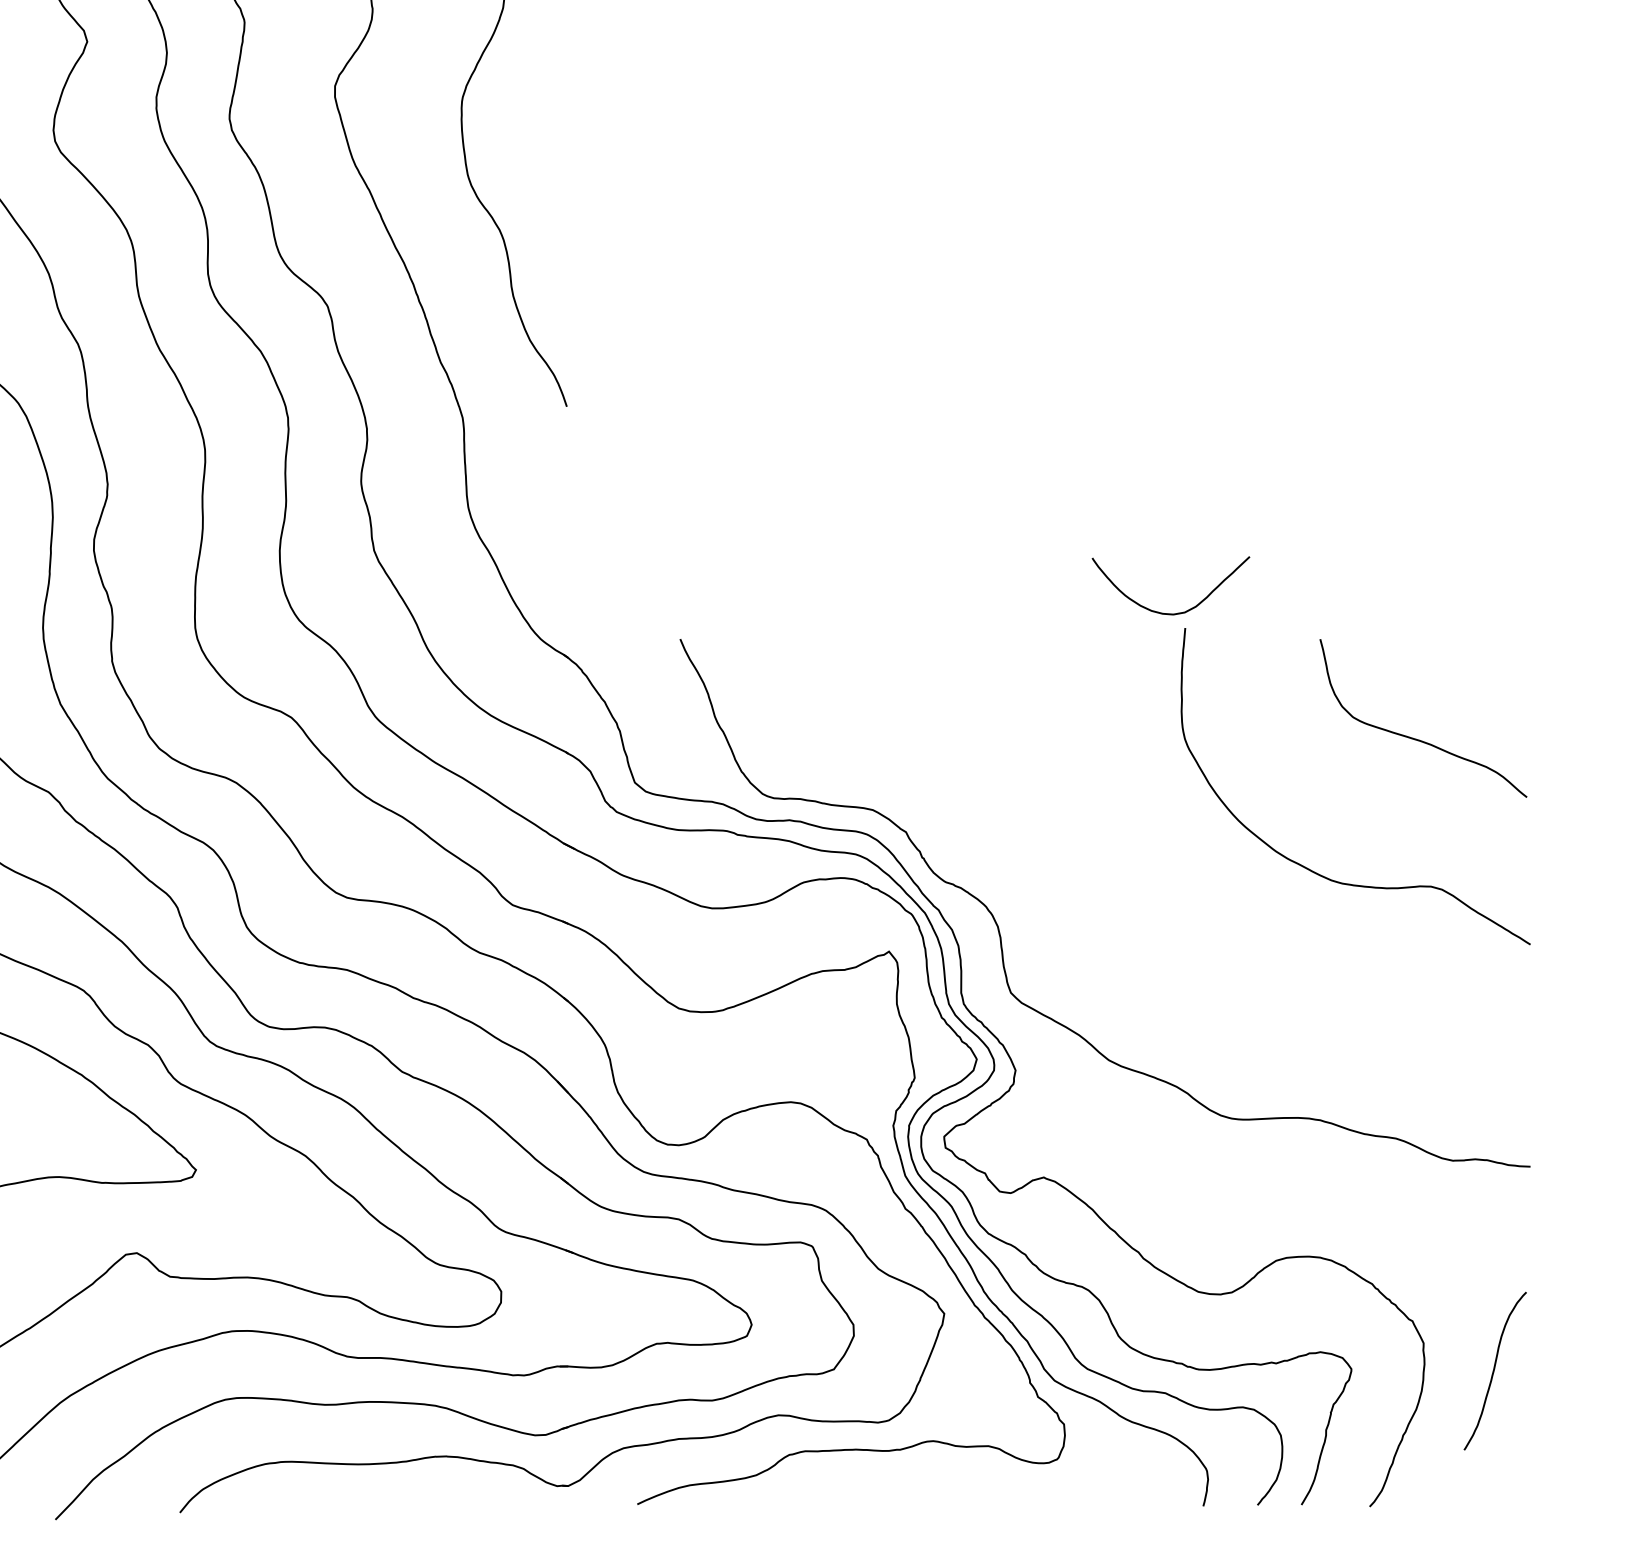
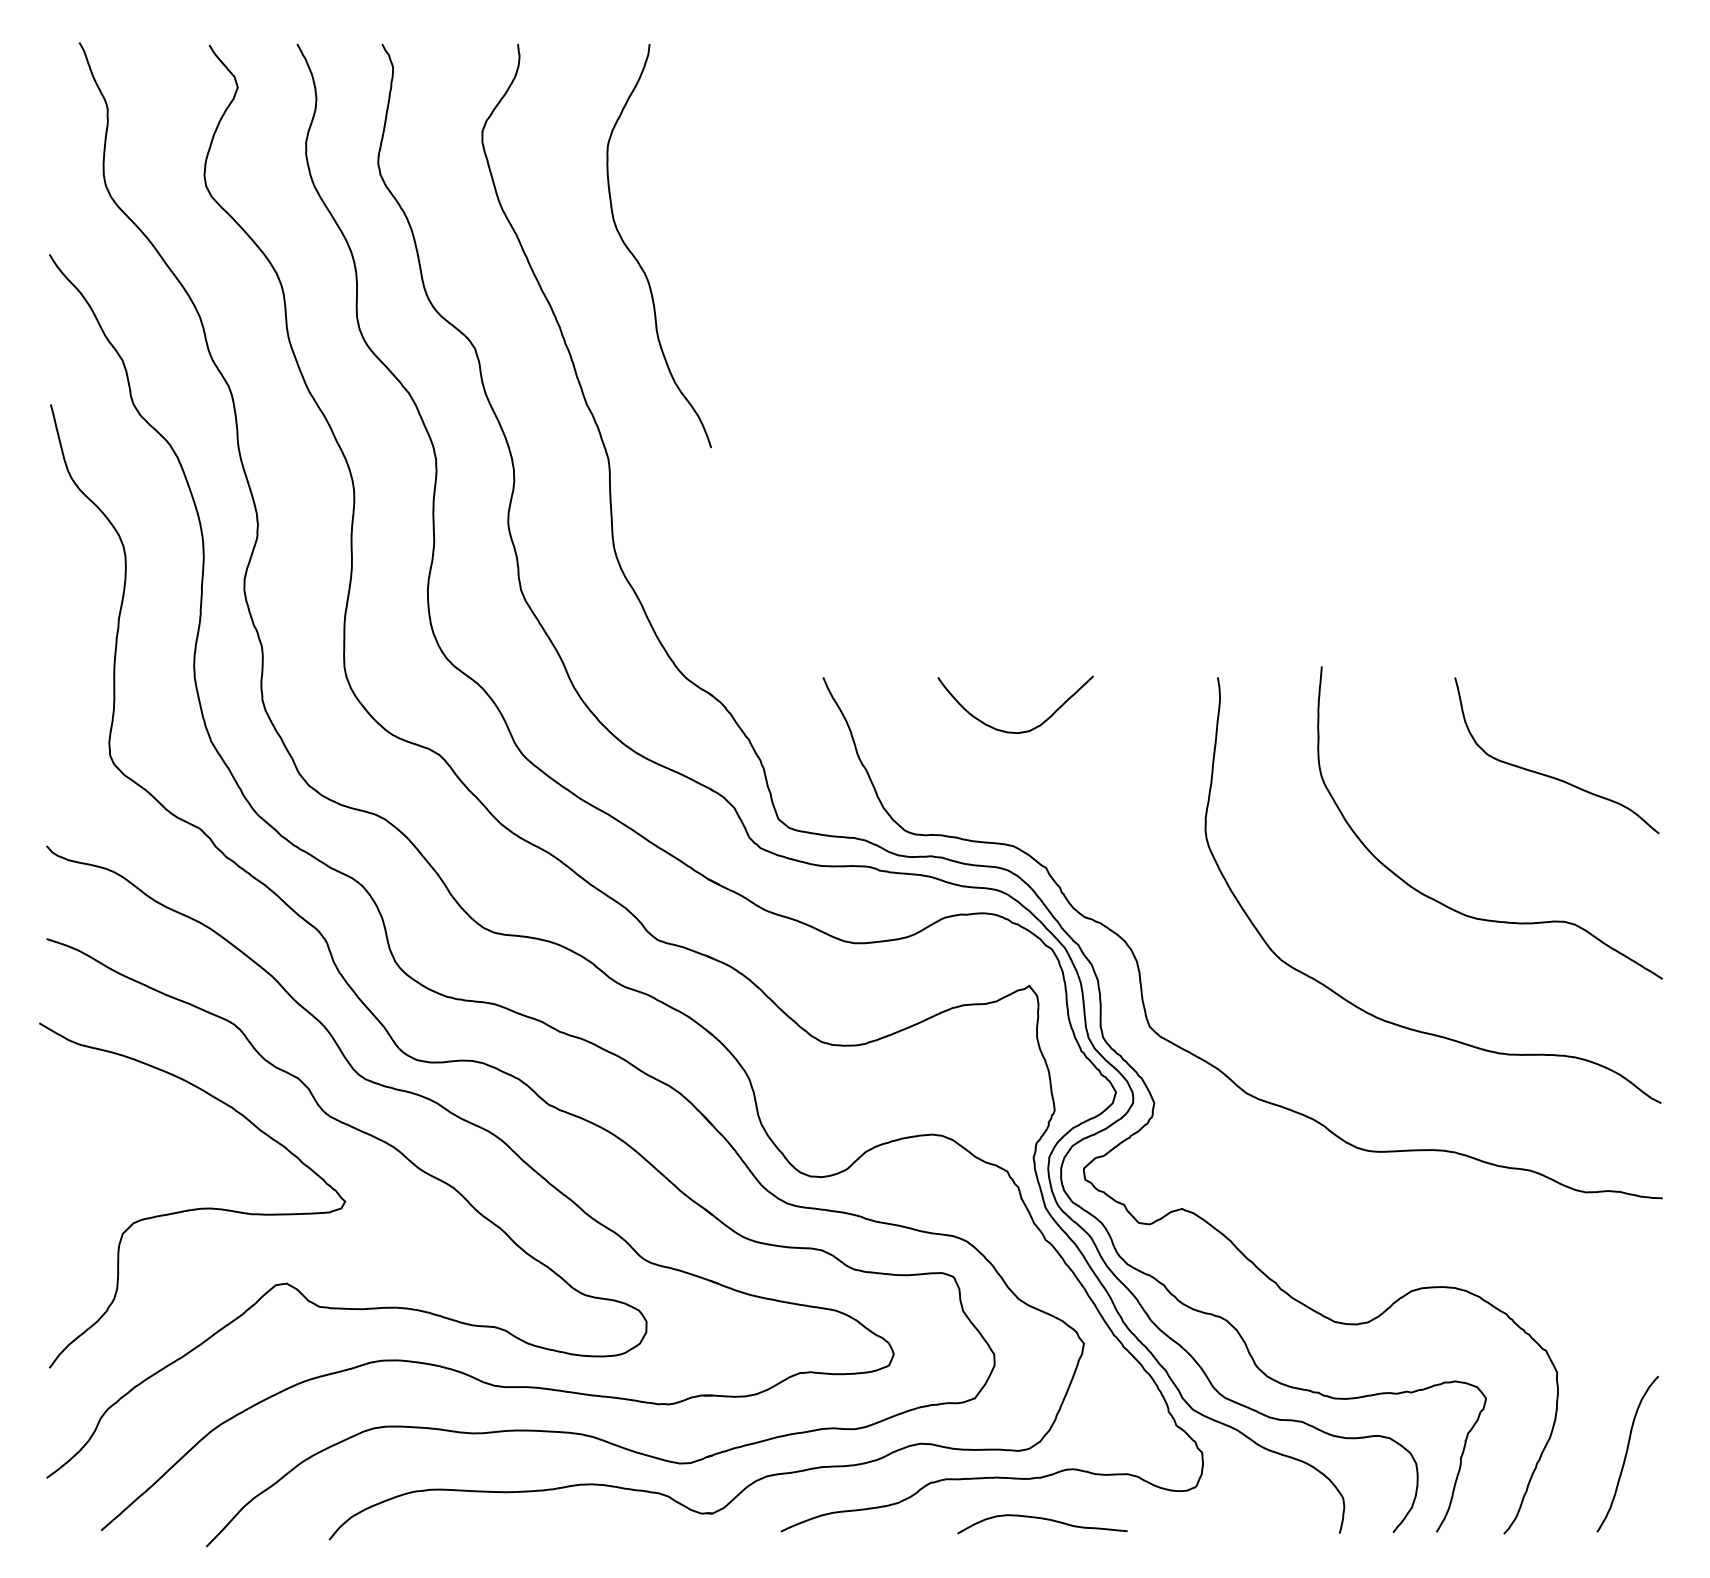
curve: (1167, 612) -> (1012, 731), moved
curve: (1235, 979) -> (1371, 1013), added
curve: (1494, 1371) -> (1627, 1454), moved
curve: (902, 1492) -> (1042, 1519), added

